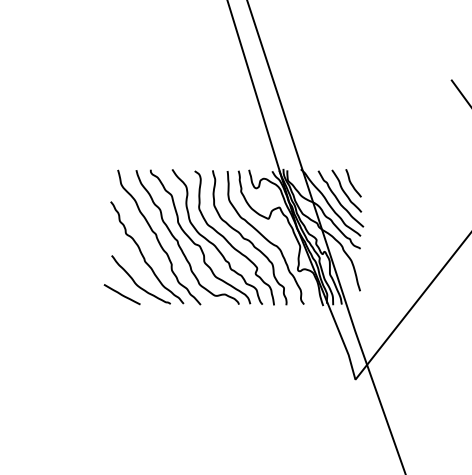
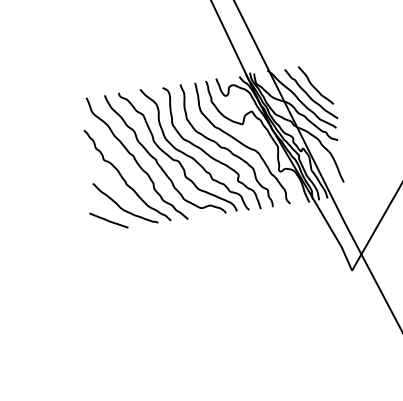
curve: (352, 183) -> (320, 77), removed

